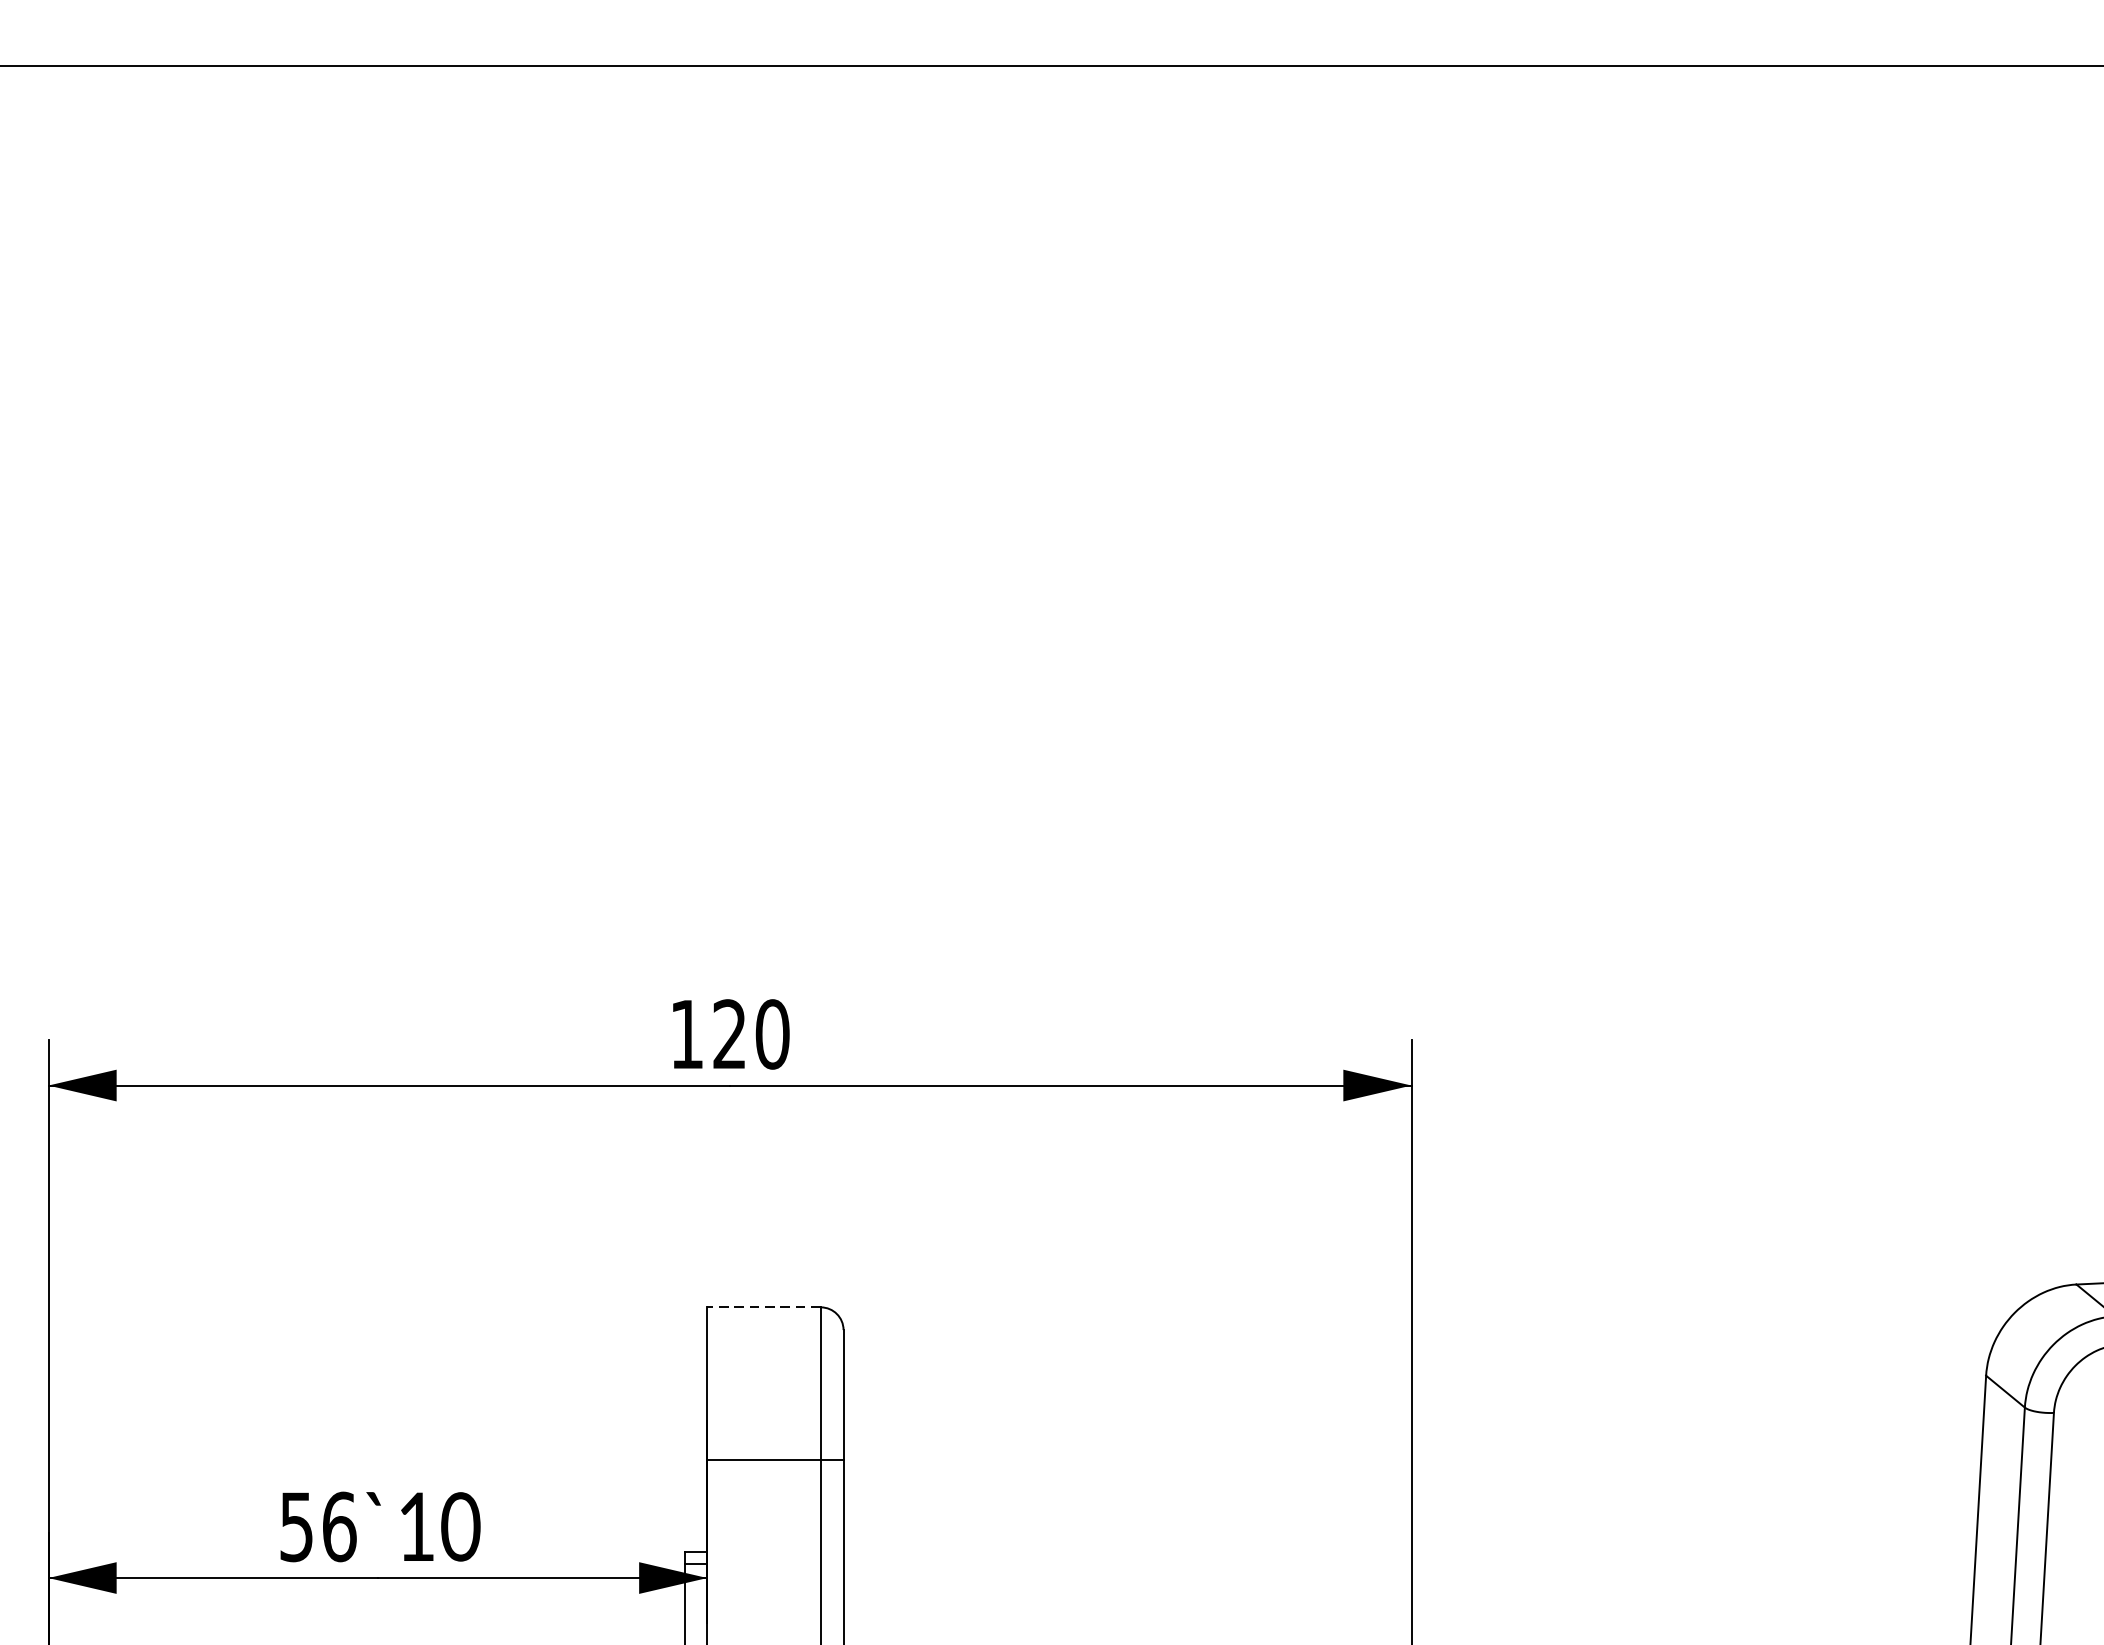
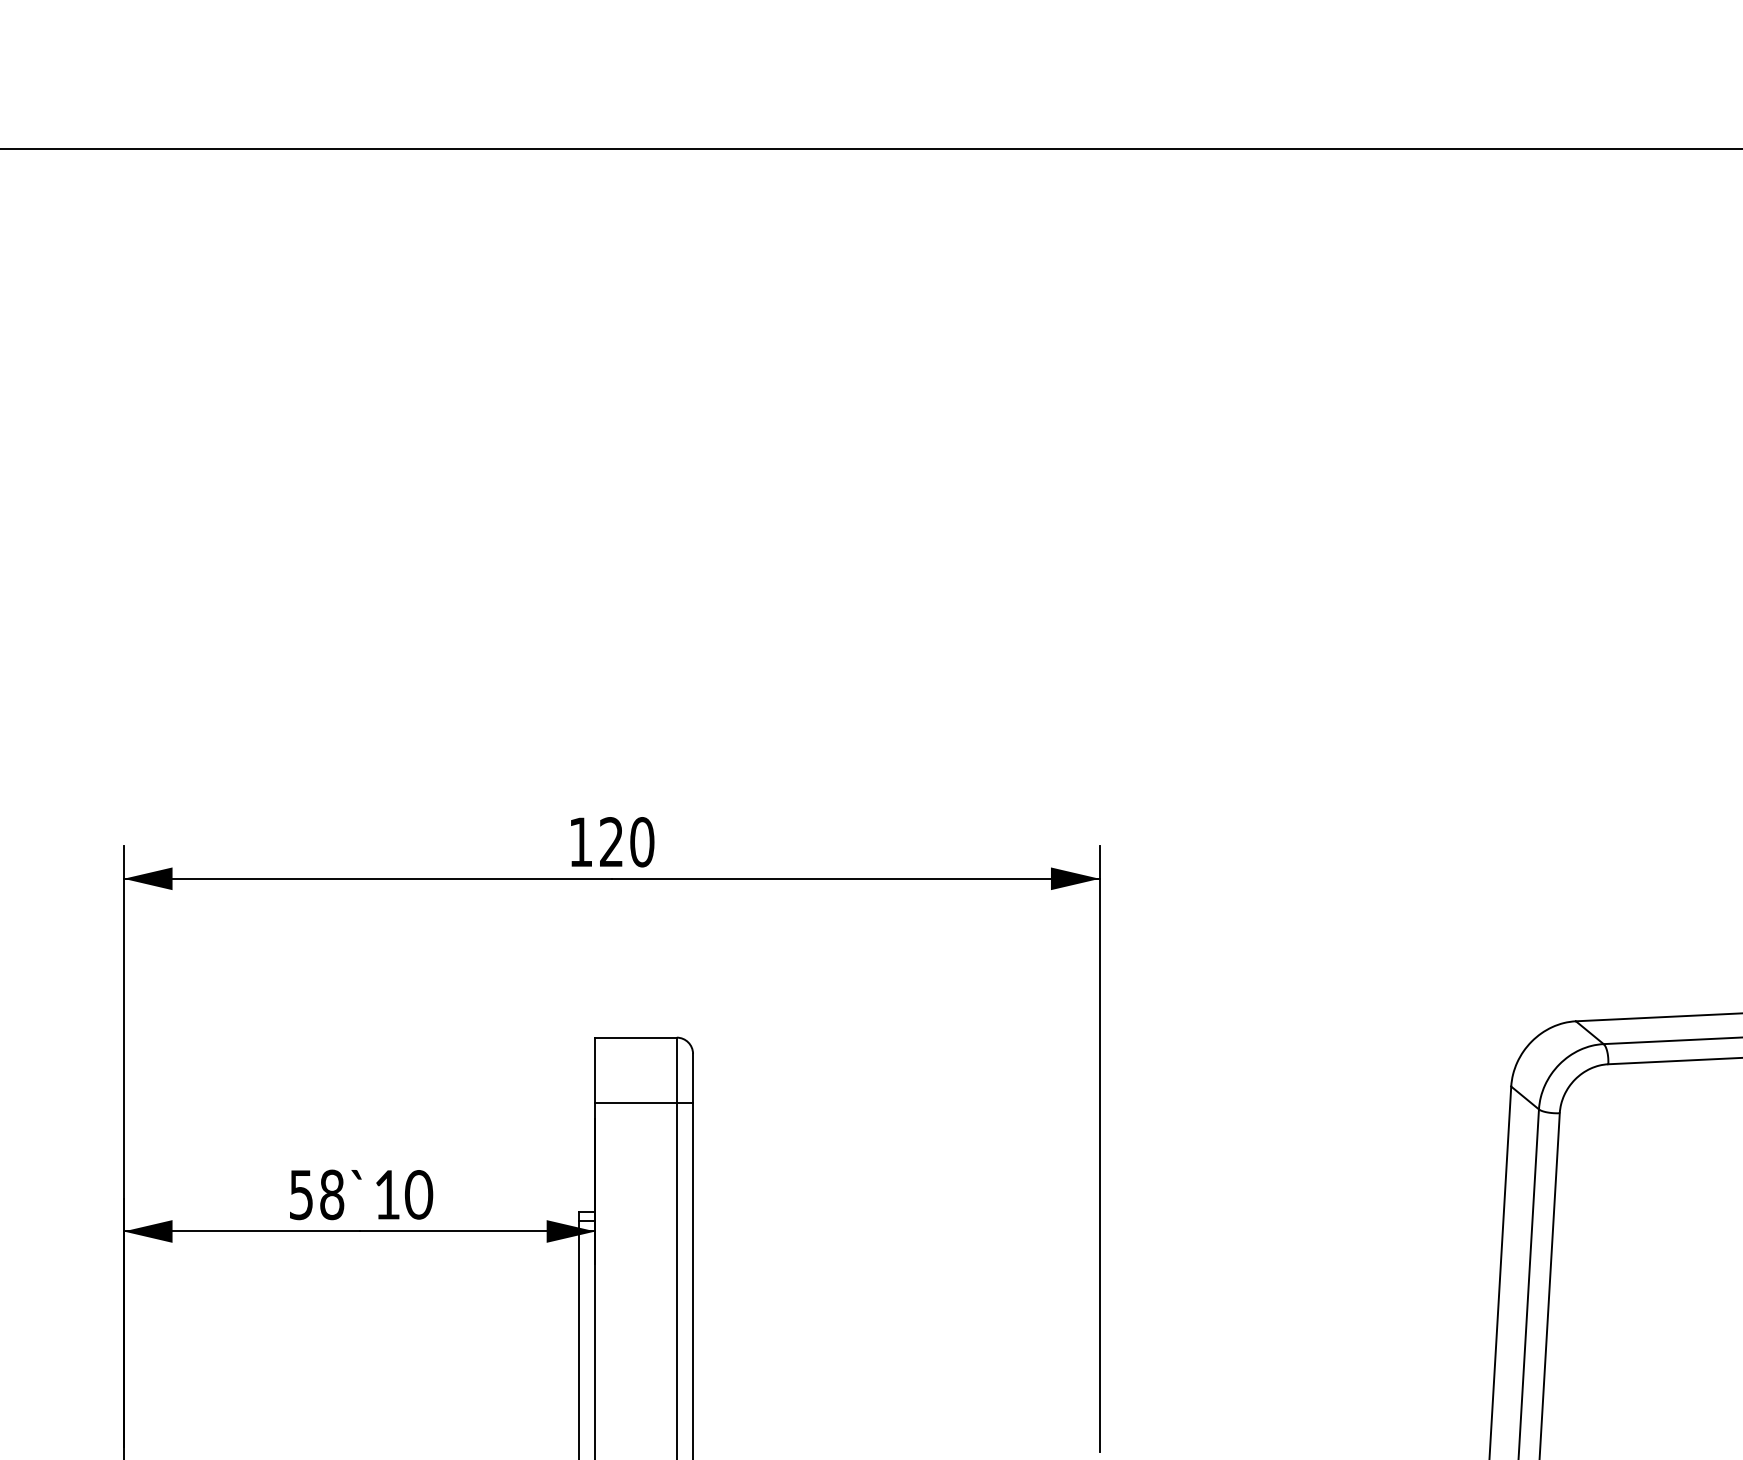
line: (764, 1307) -> (636, 1037), dashed -> solid
line: (775, 1459) -> (644, 1102), moved
text: (340, 1526) -> (332, 1194), 56 -> 58

